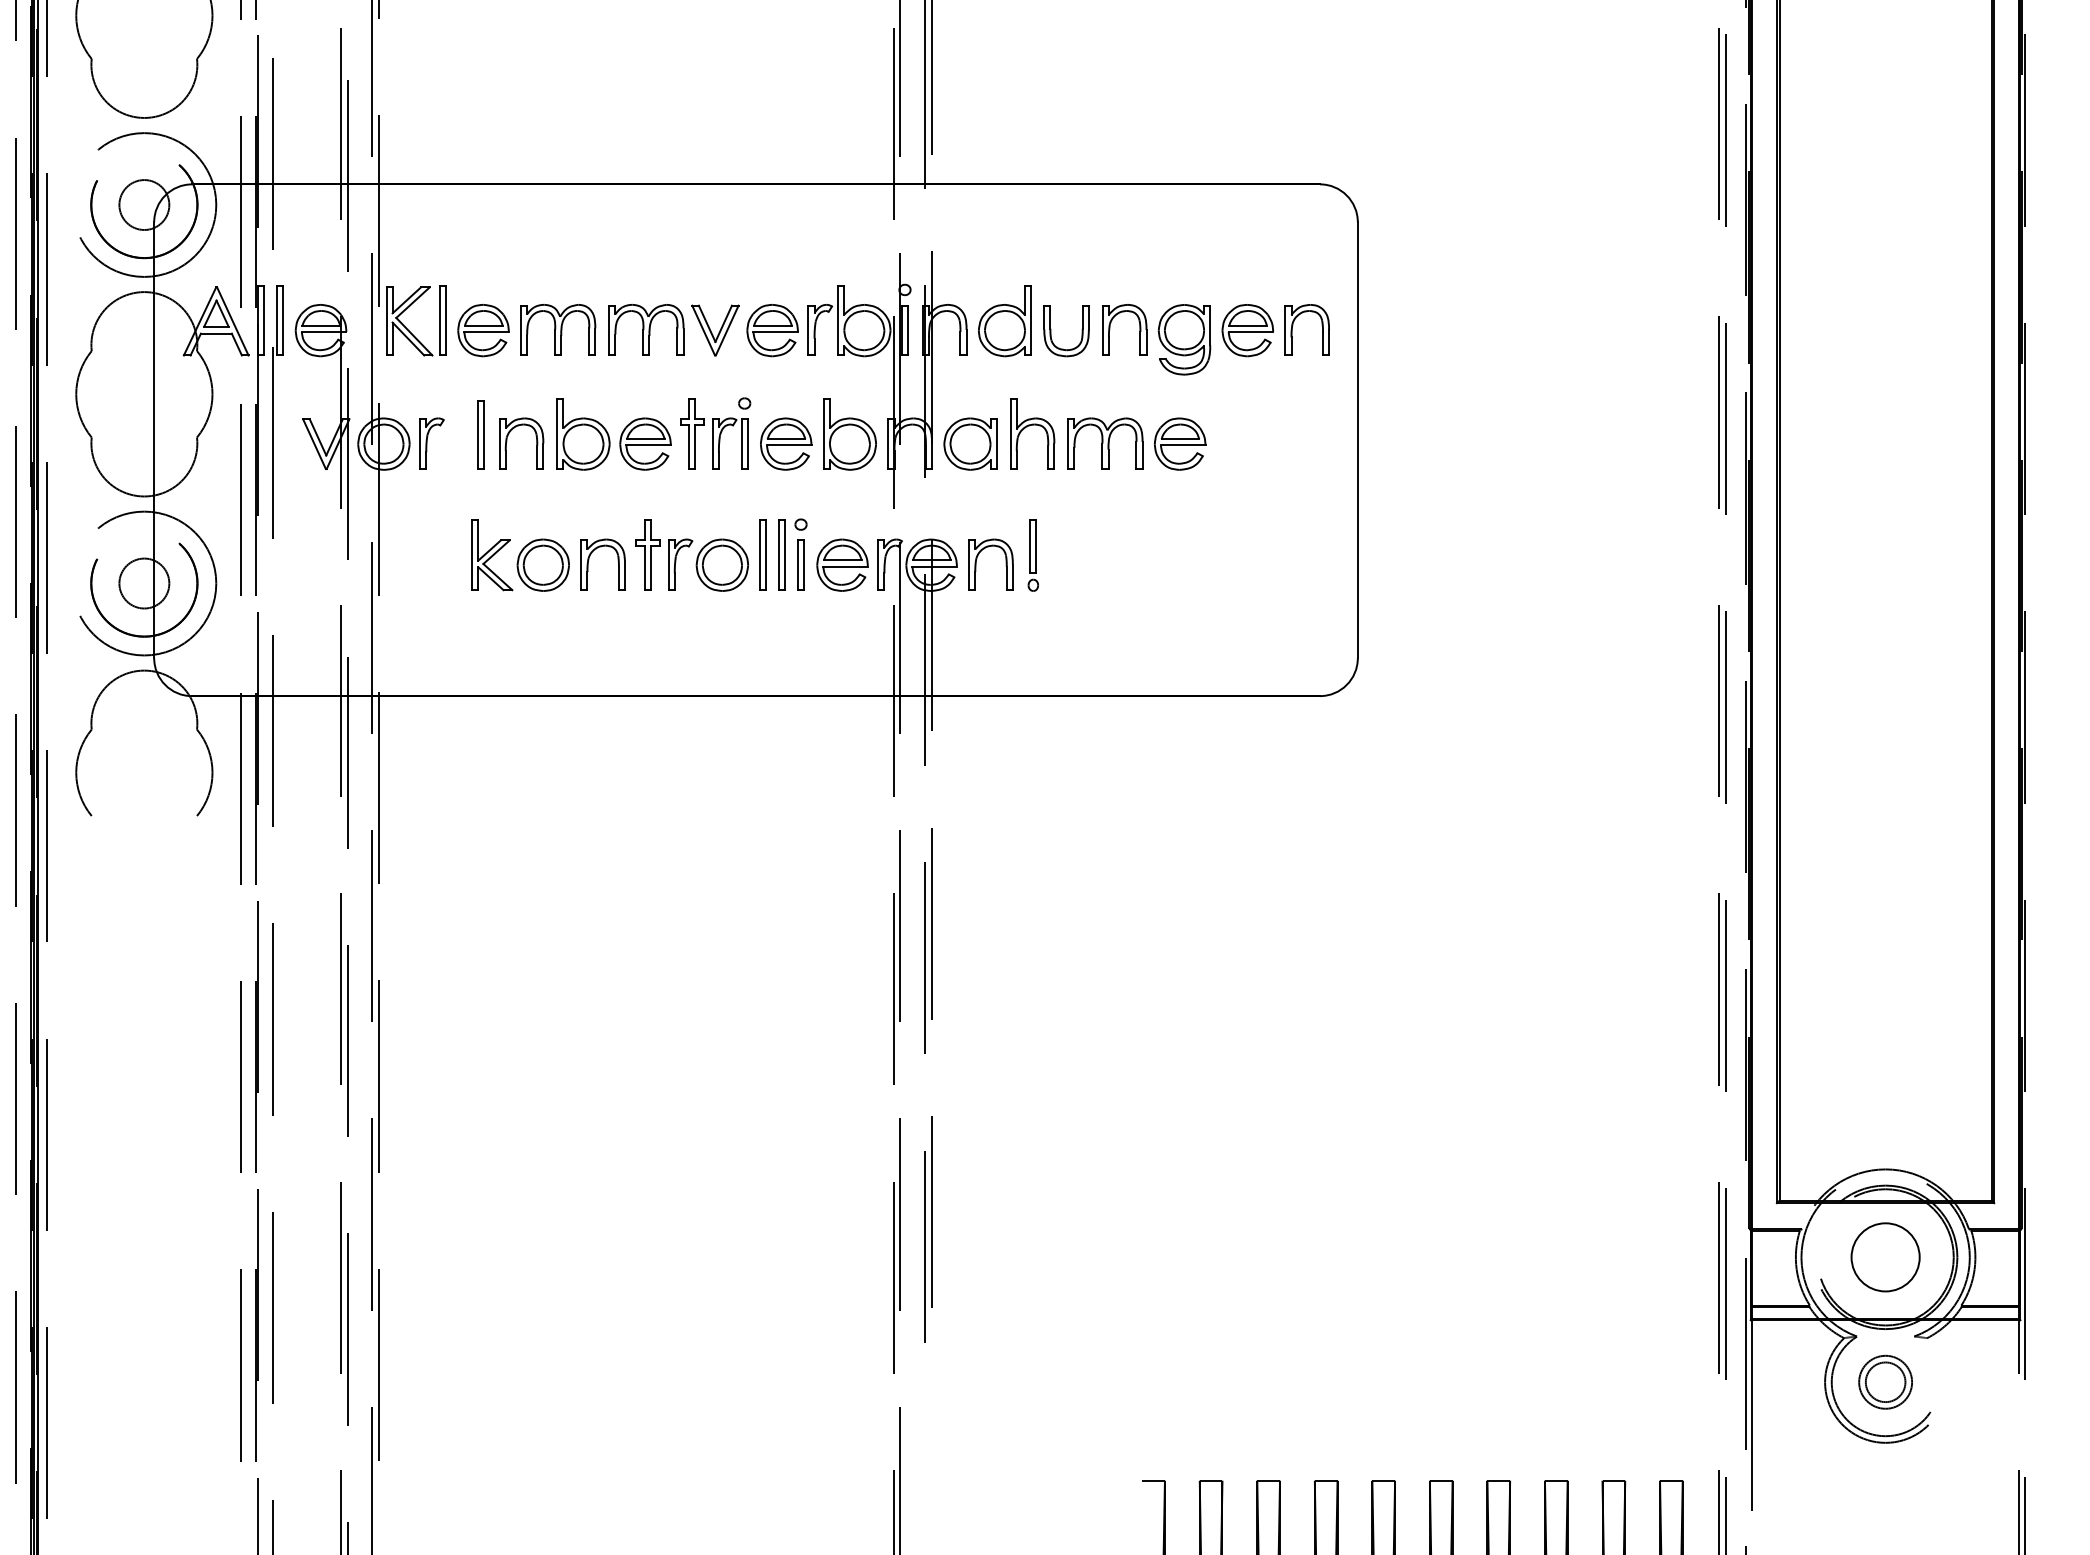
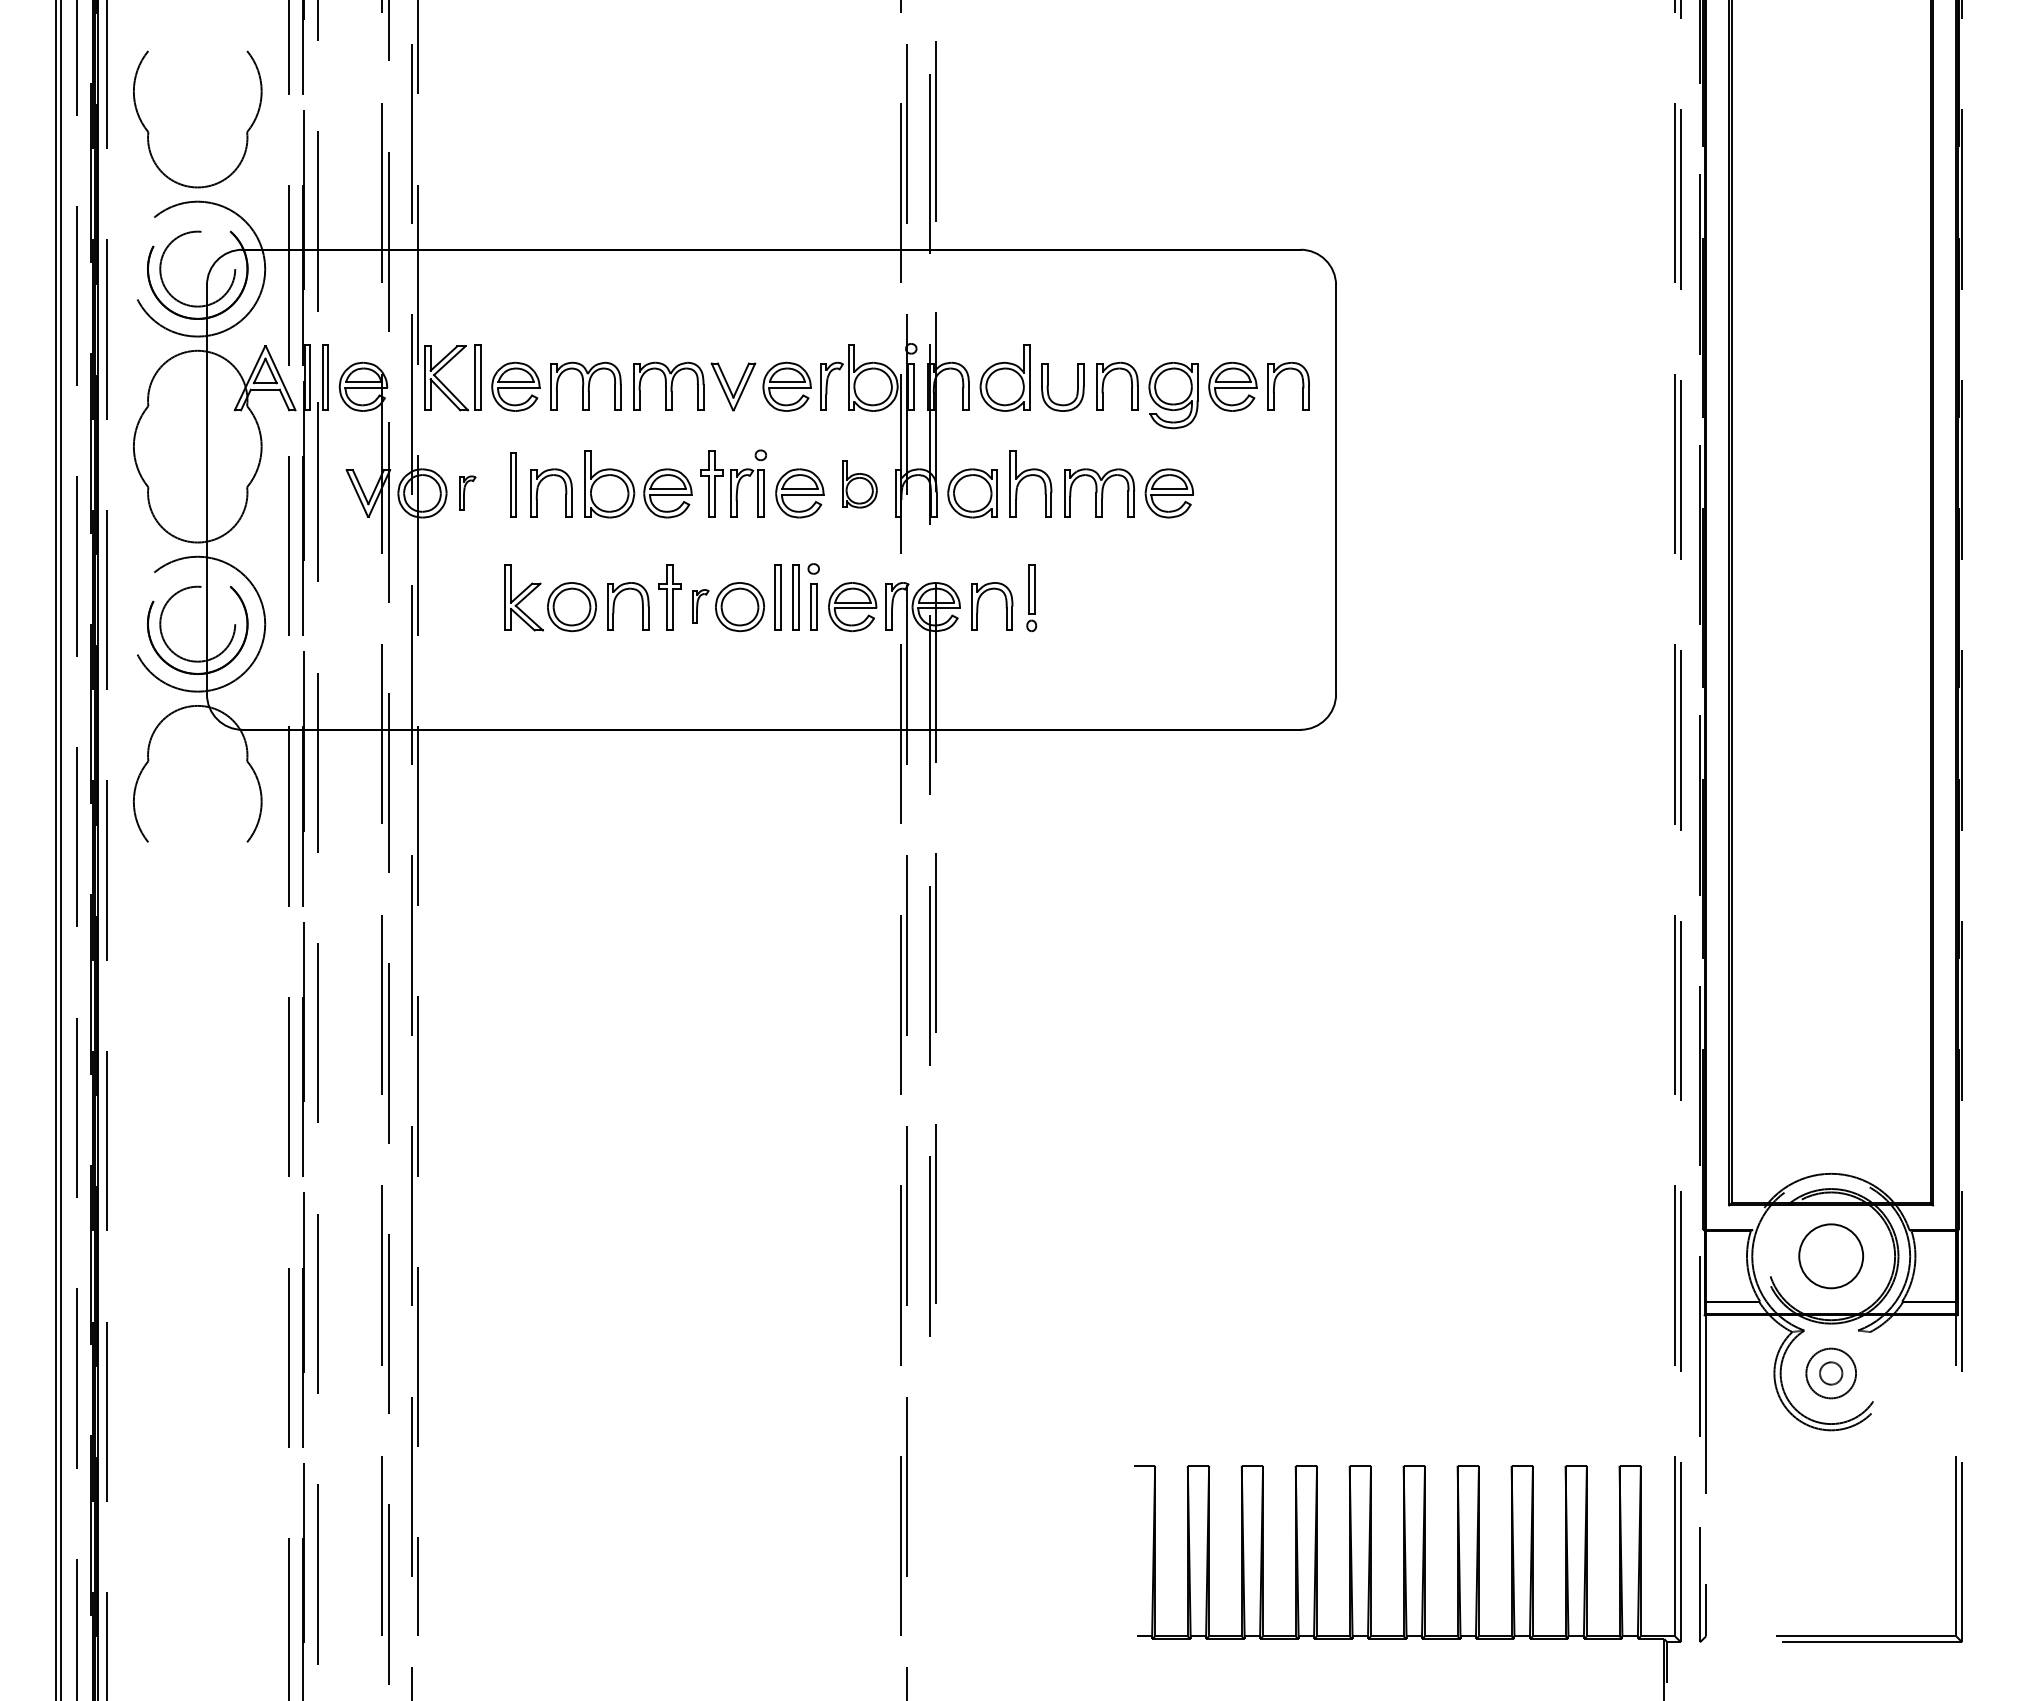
circle: (144, 204) -> (197, 268), size x1.6
part: (849, 434) -> (859, 484), size x0.7
part: (431, 443) -> (467, 492), size x0.7
part: (680, 564) -> (700, 606), size x0.7
circle: (144, 582) -> (197, 623), size x1.6
circle: (1884, 1382) -> (1830, 1373), size x0.6

